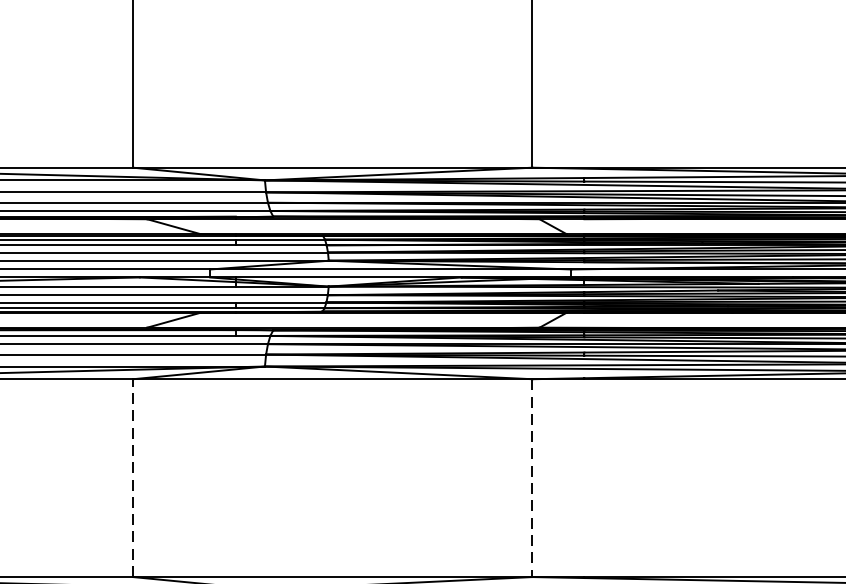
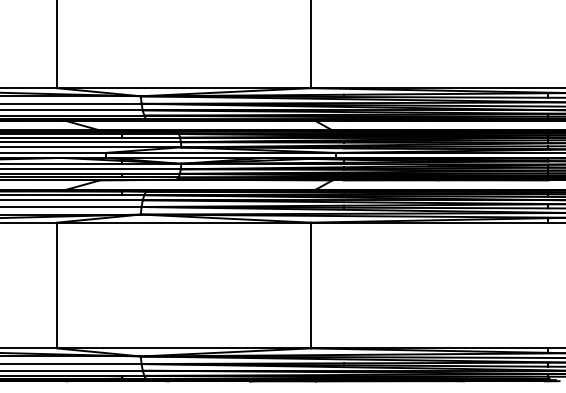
line: (133, 478) -> (57, 285), dashed -> solid
line: (531, 478) -> (310, 285), dashed -> solid

